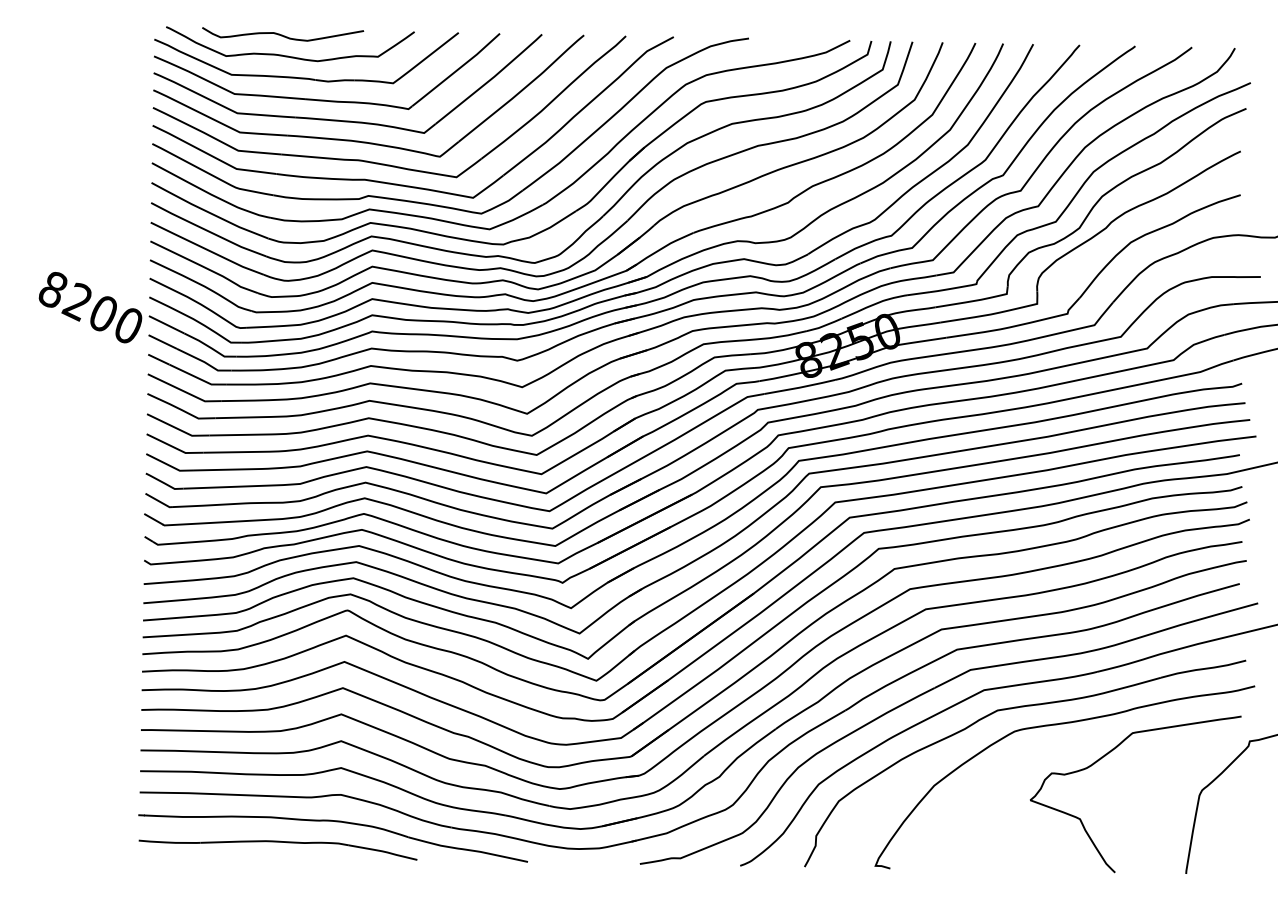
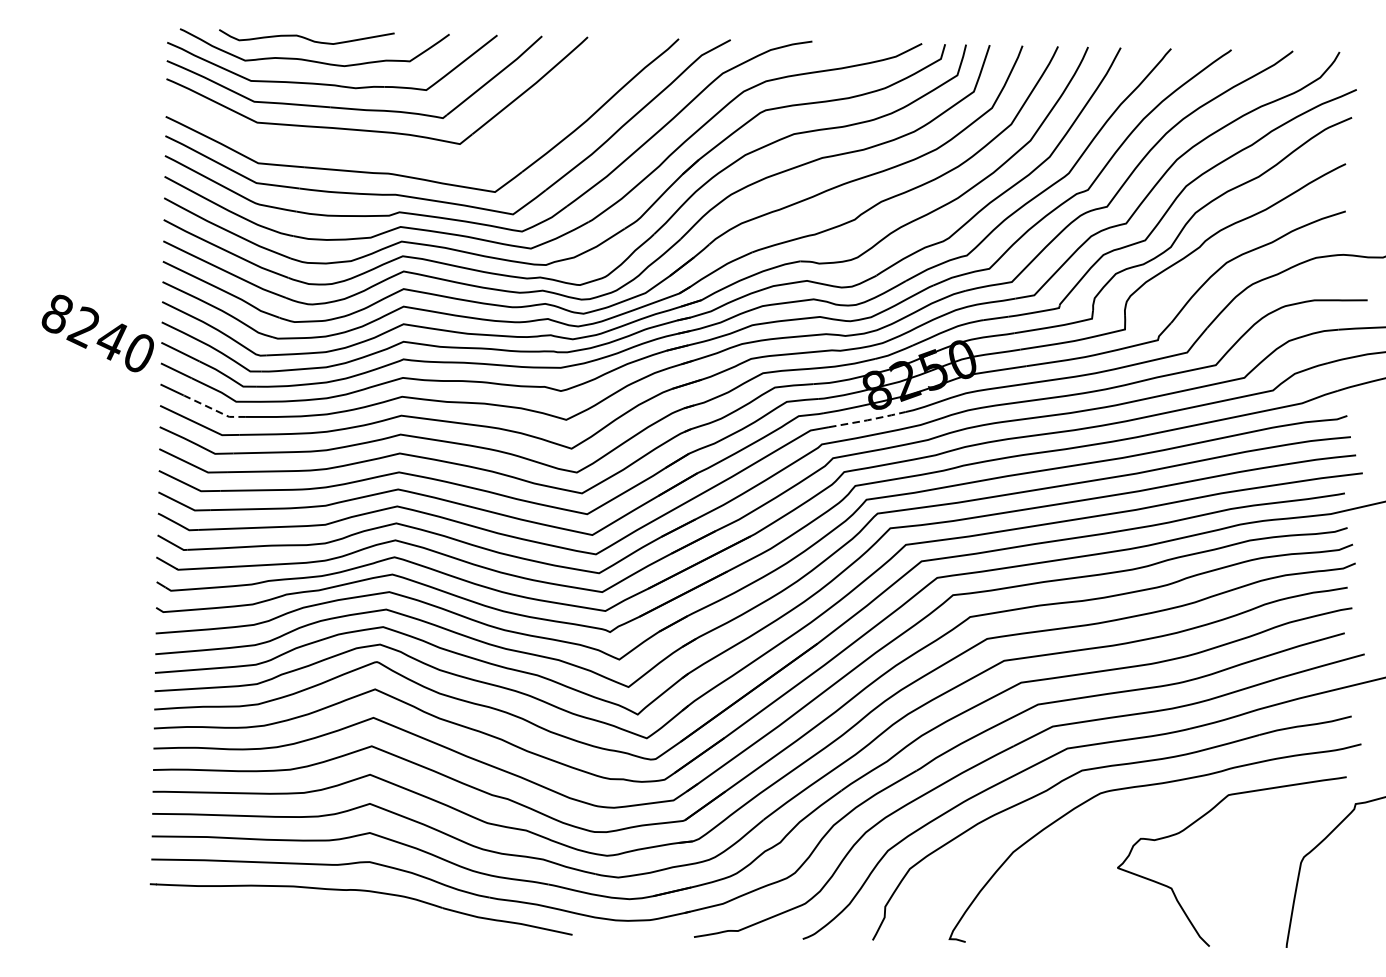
part: (359, 140) -> (389, 152), removed
text: (103, 314) -> (112, 340), 8200 -> 8240
line: (198, 378) -> (215, 410), solid -> dashed
line: (800, 387) -> (868, 420), solid -> dashed
part: (277, 842) -> (300, 913), removed

